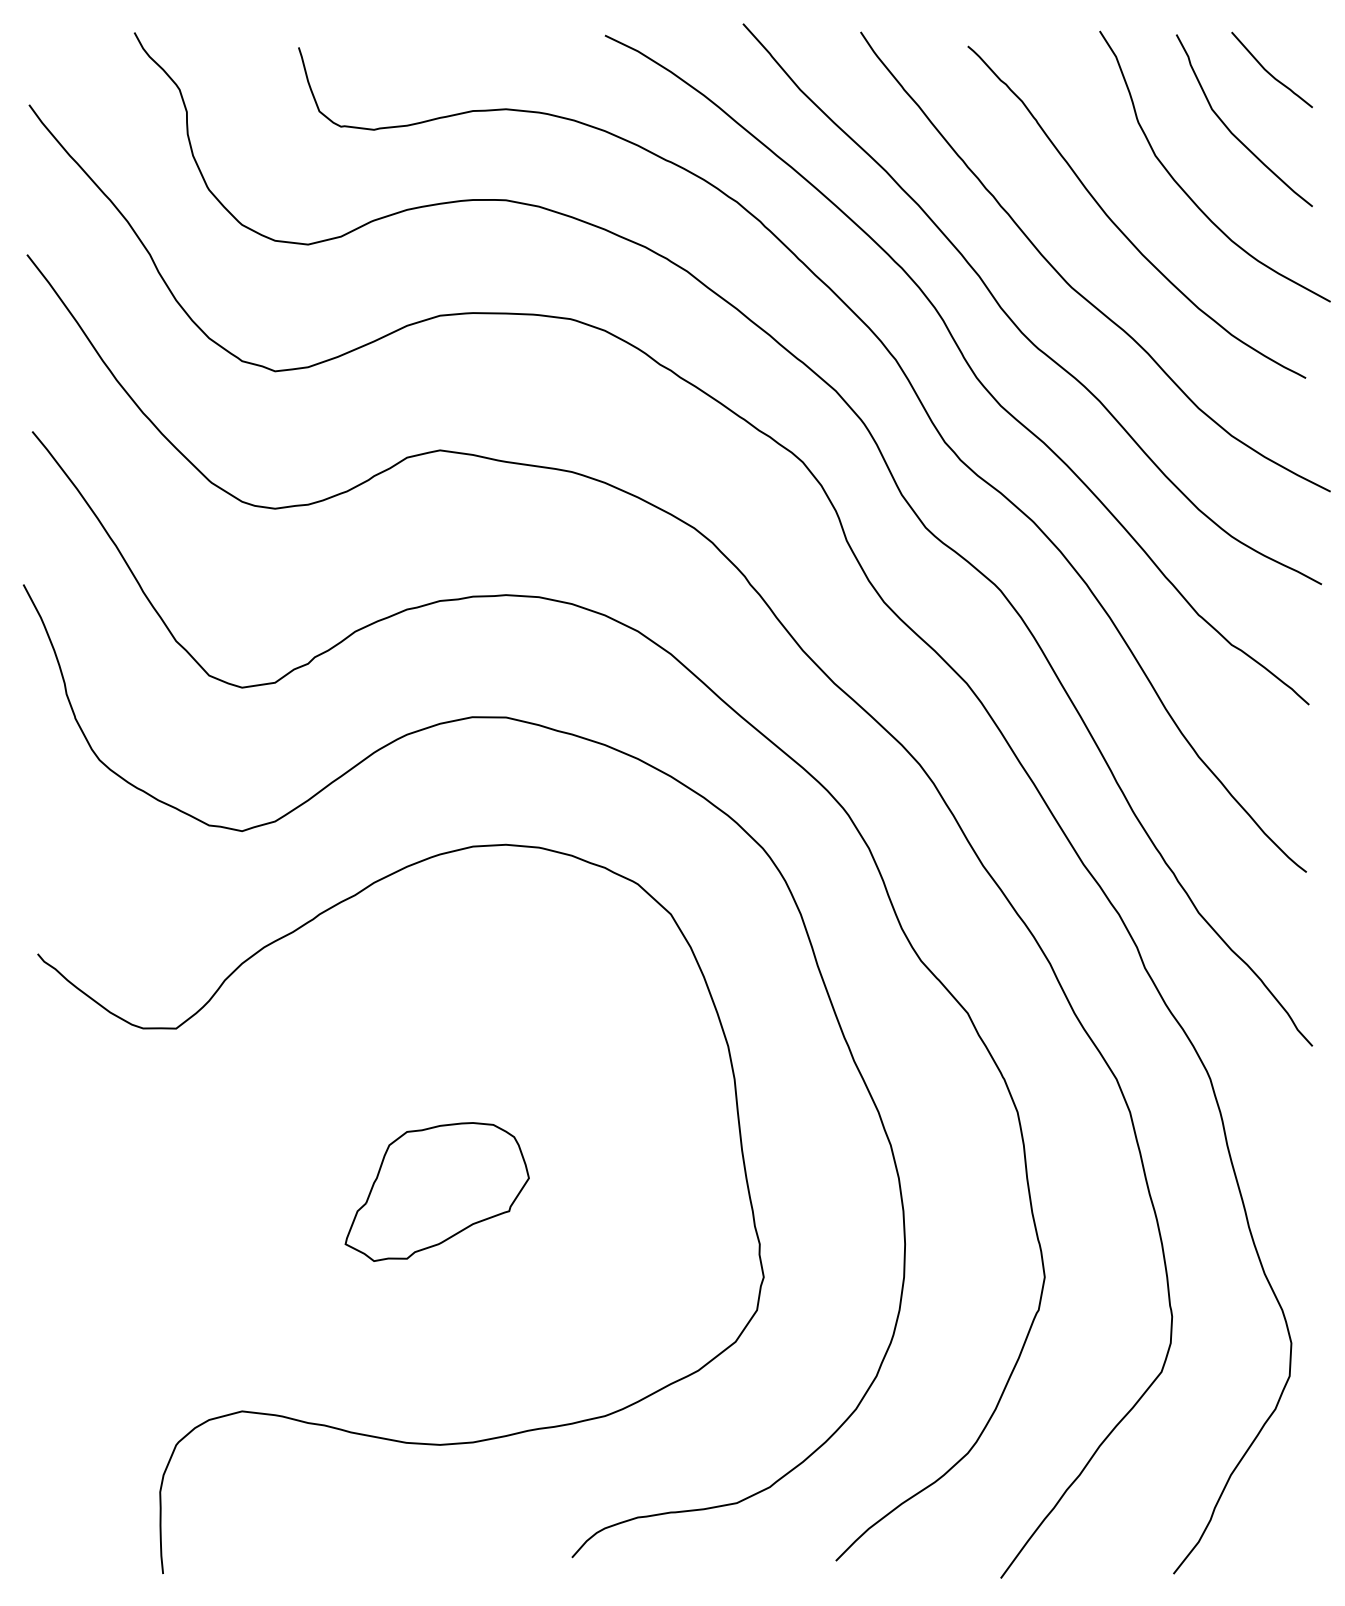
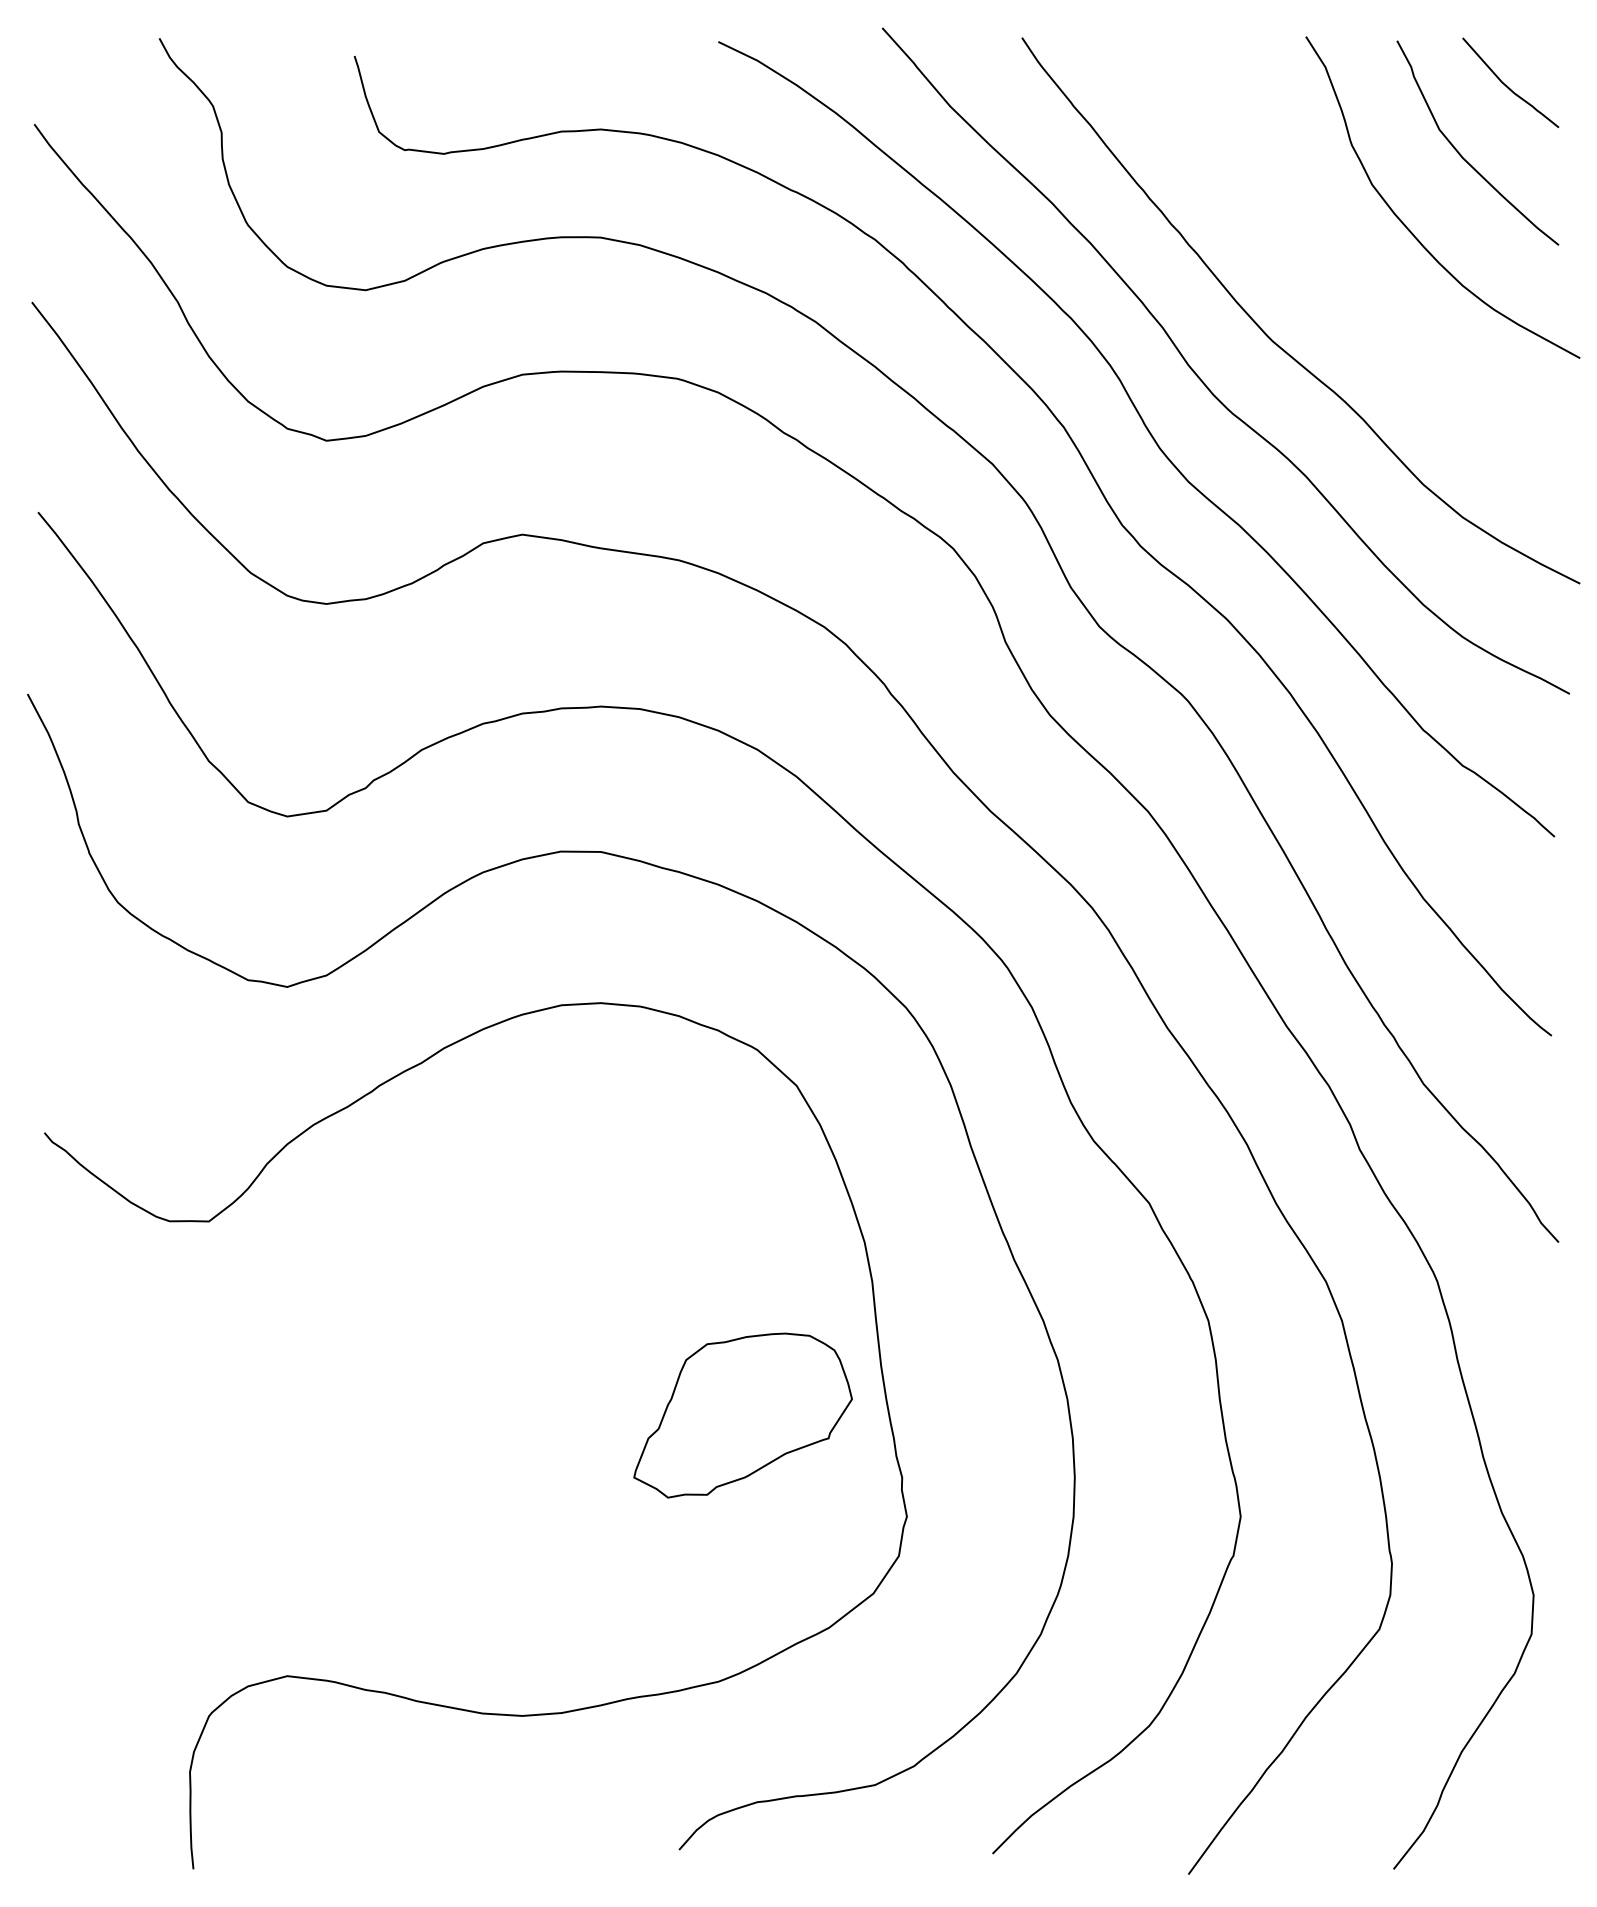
curve: (1119, 227) -> (1329, 270), removed
part: (436, 1191) -> (742, 1415), moved

